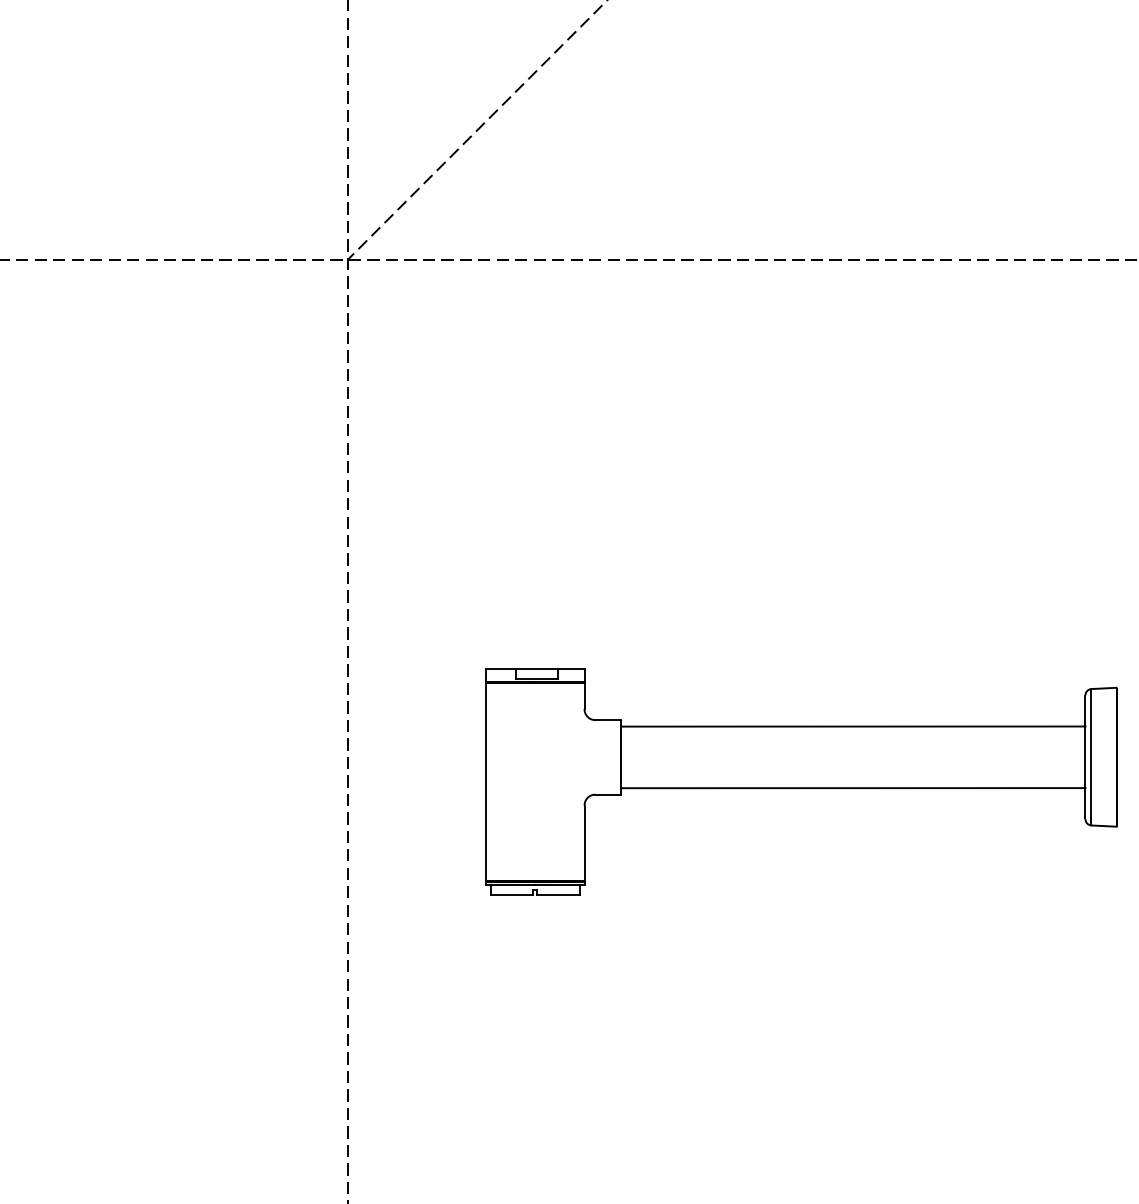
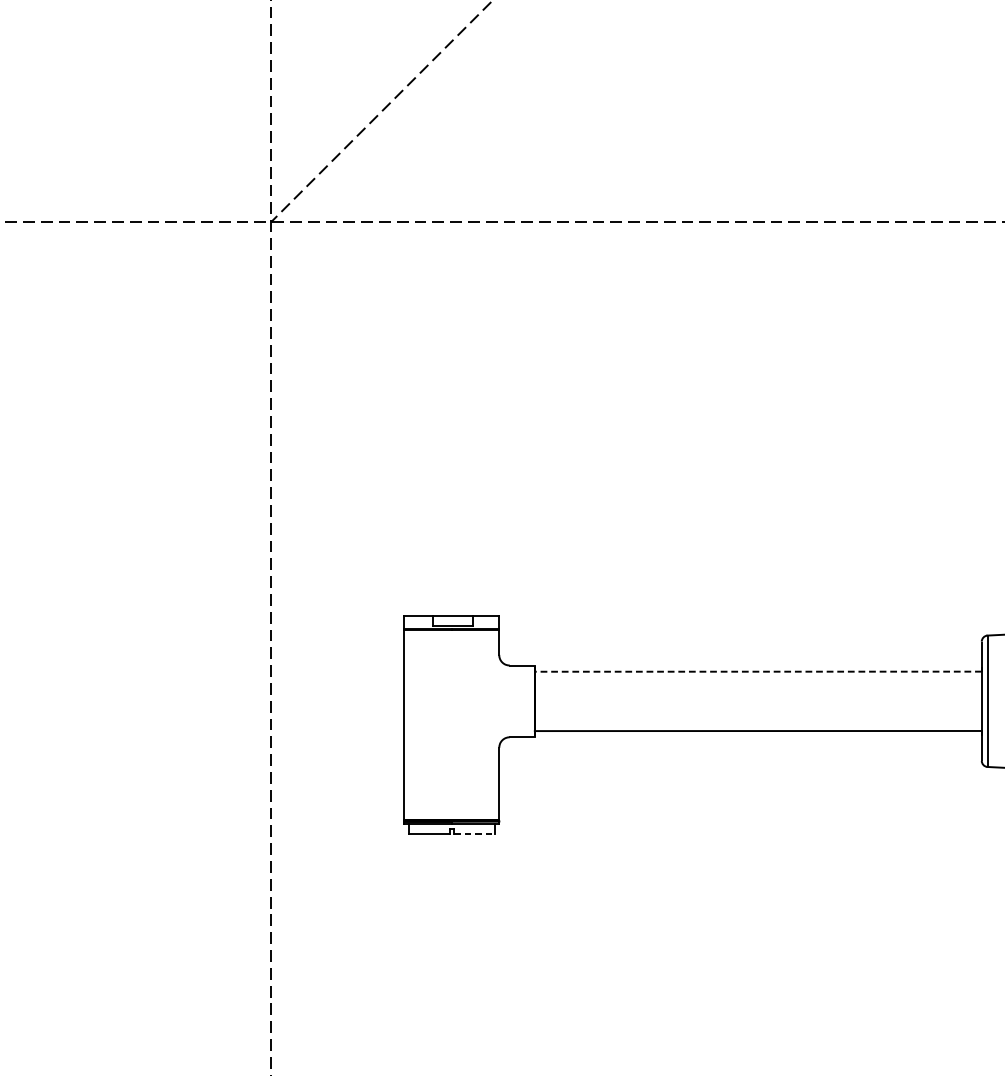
line: (853, 726) -> (758, 671), solid -> dashed
line: (559, 894) -> (475, 833), solid -> dashed

